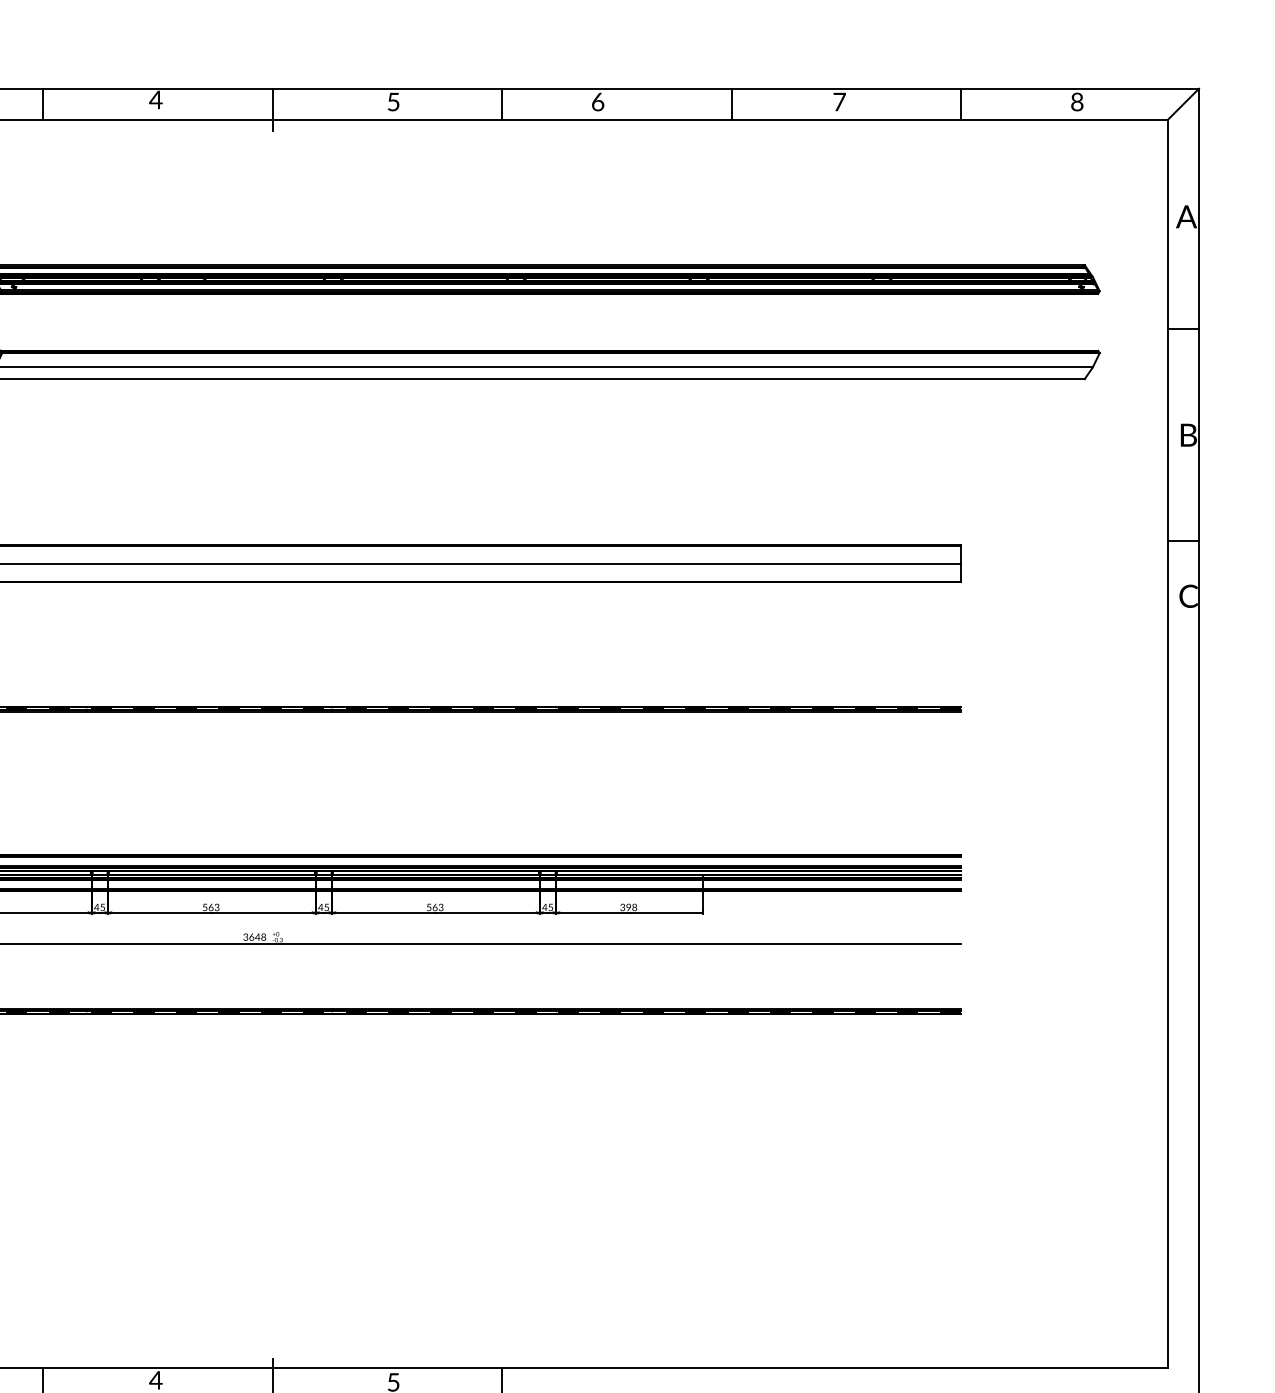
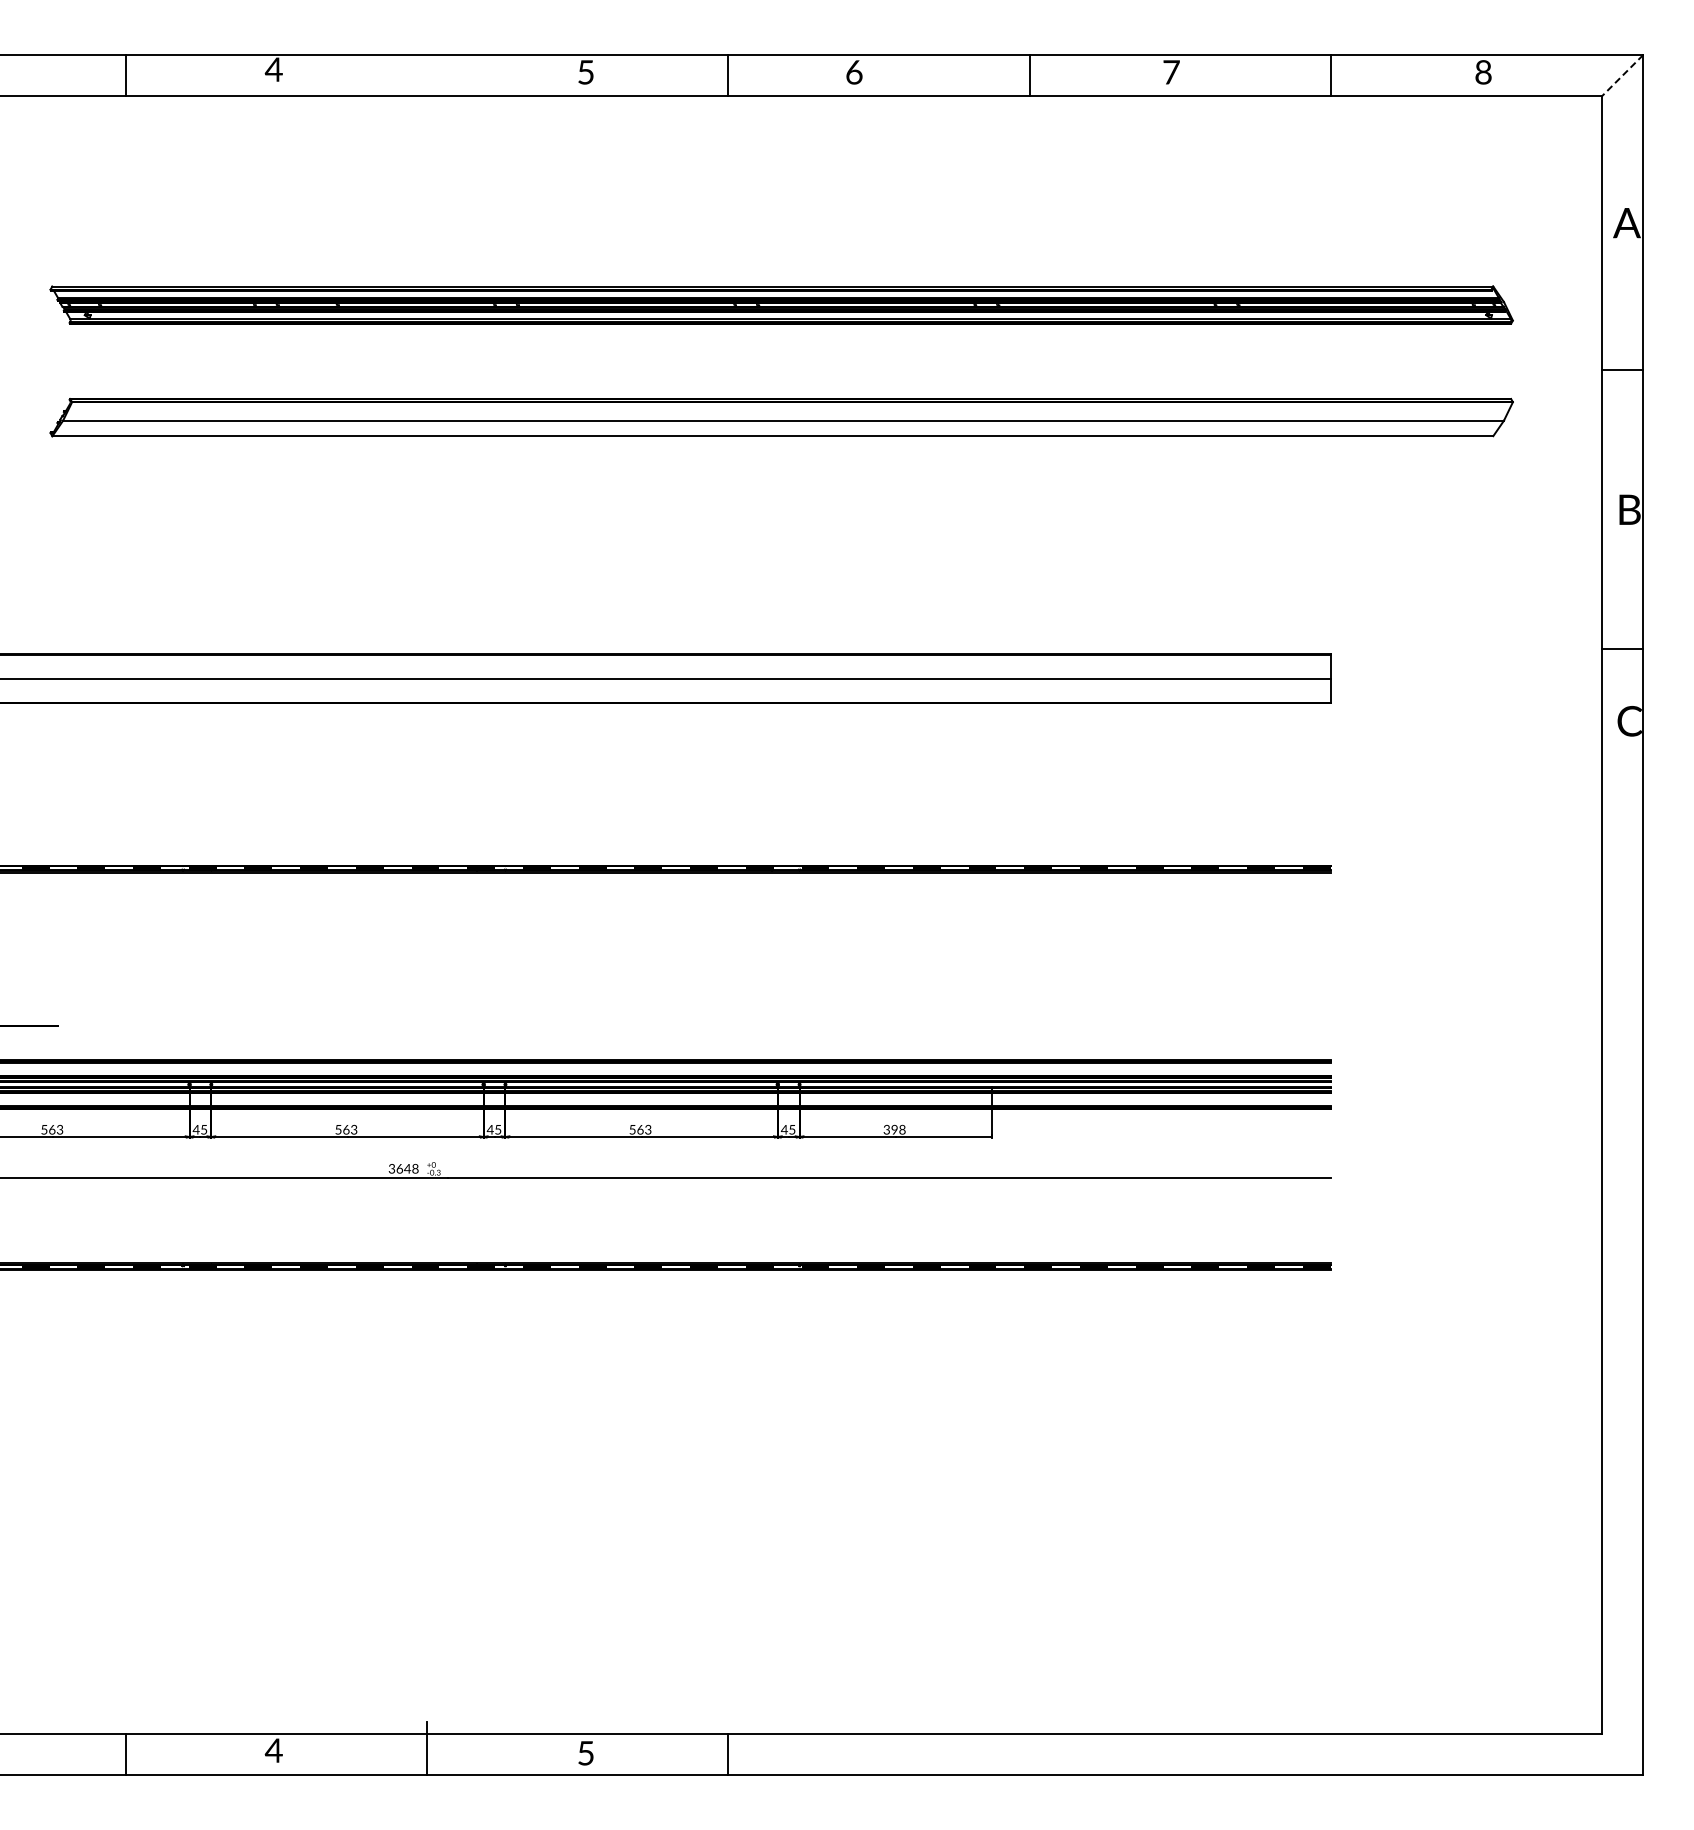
line: (1183, 104) -> (1622, 75), solid -> dashed
line: (272, 109) -> (426, 82), removed

